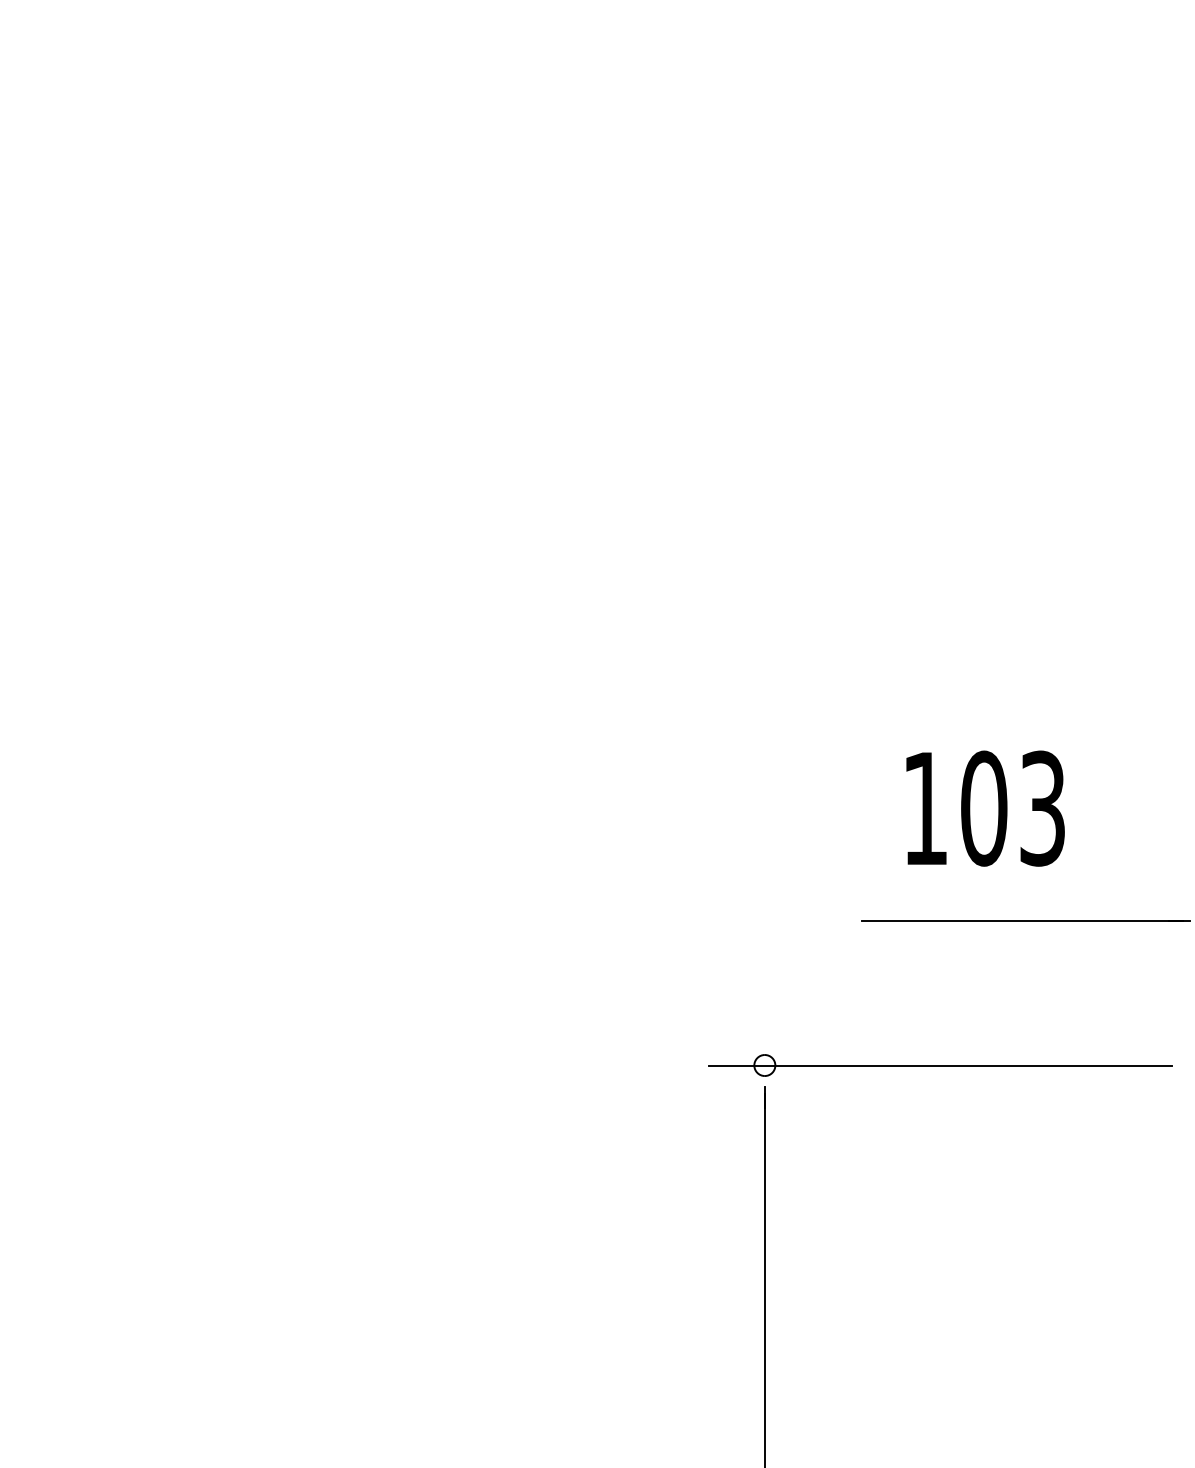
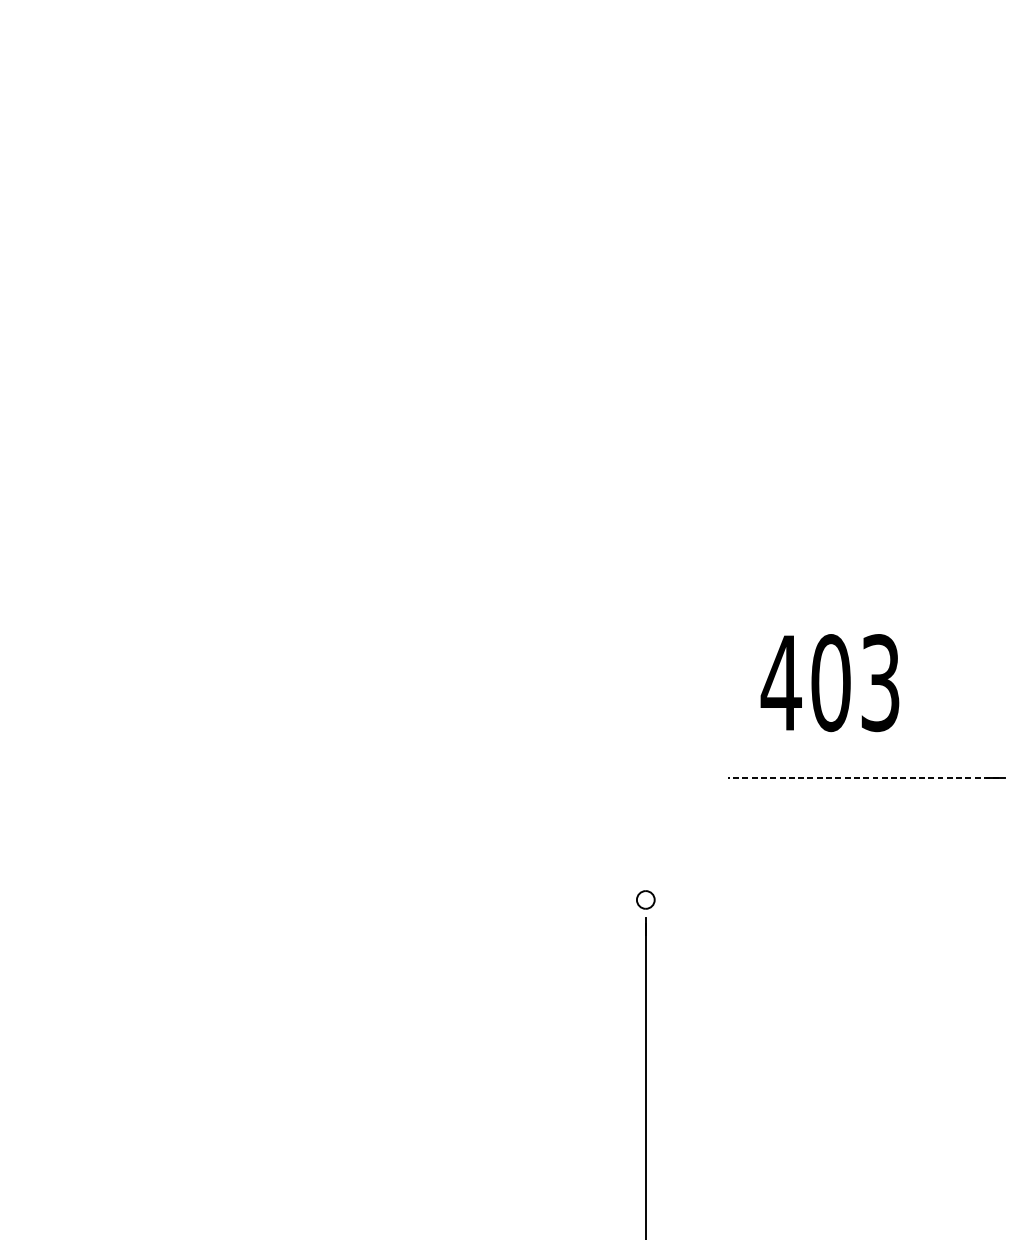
text: (924, 808) -> (780, 682), 103 -> 403
line: (1022, 920) -> (863, 777), solid -> dashed
line: (939, 1065) -> (793, 899), removed

